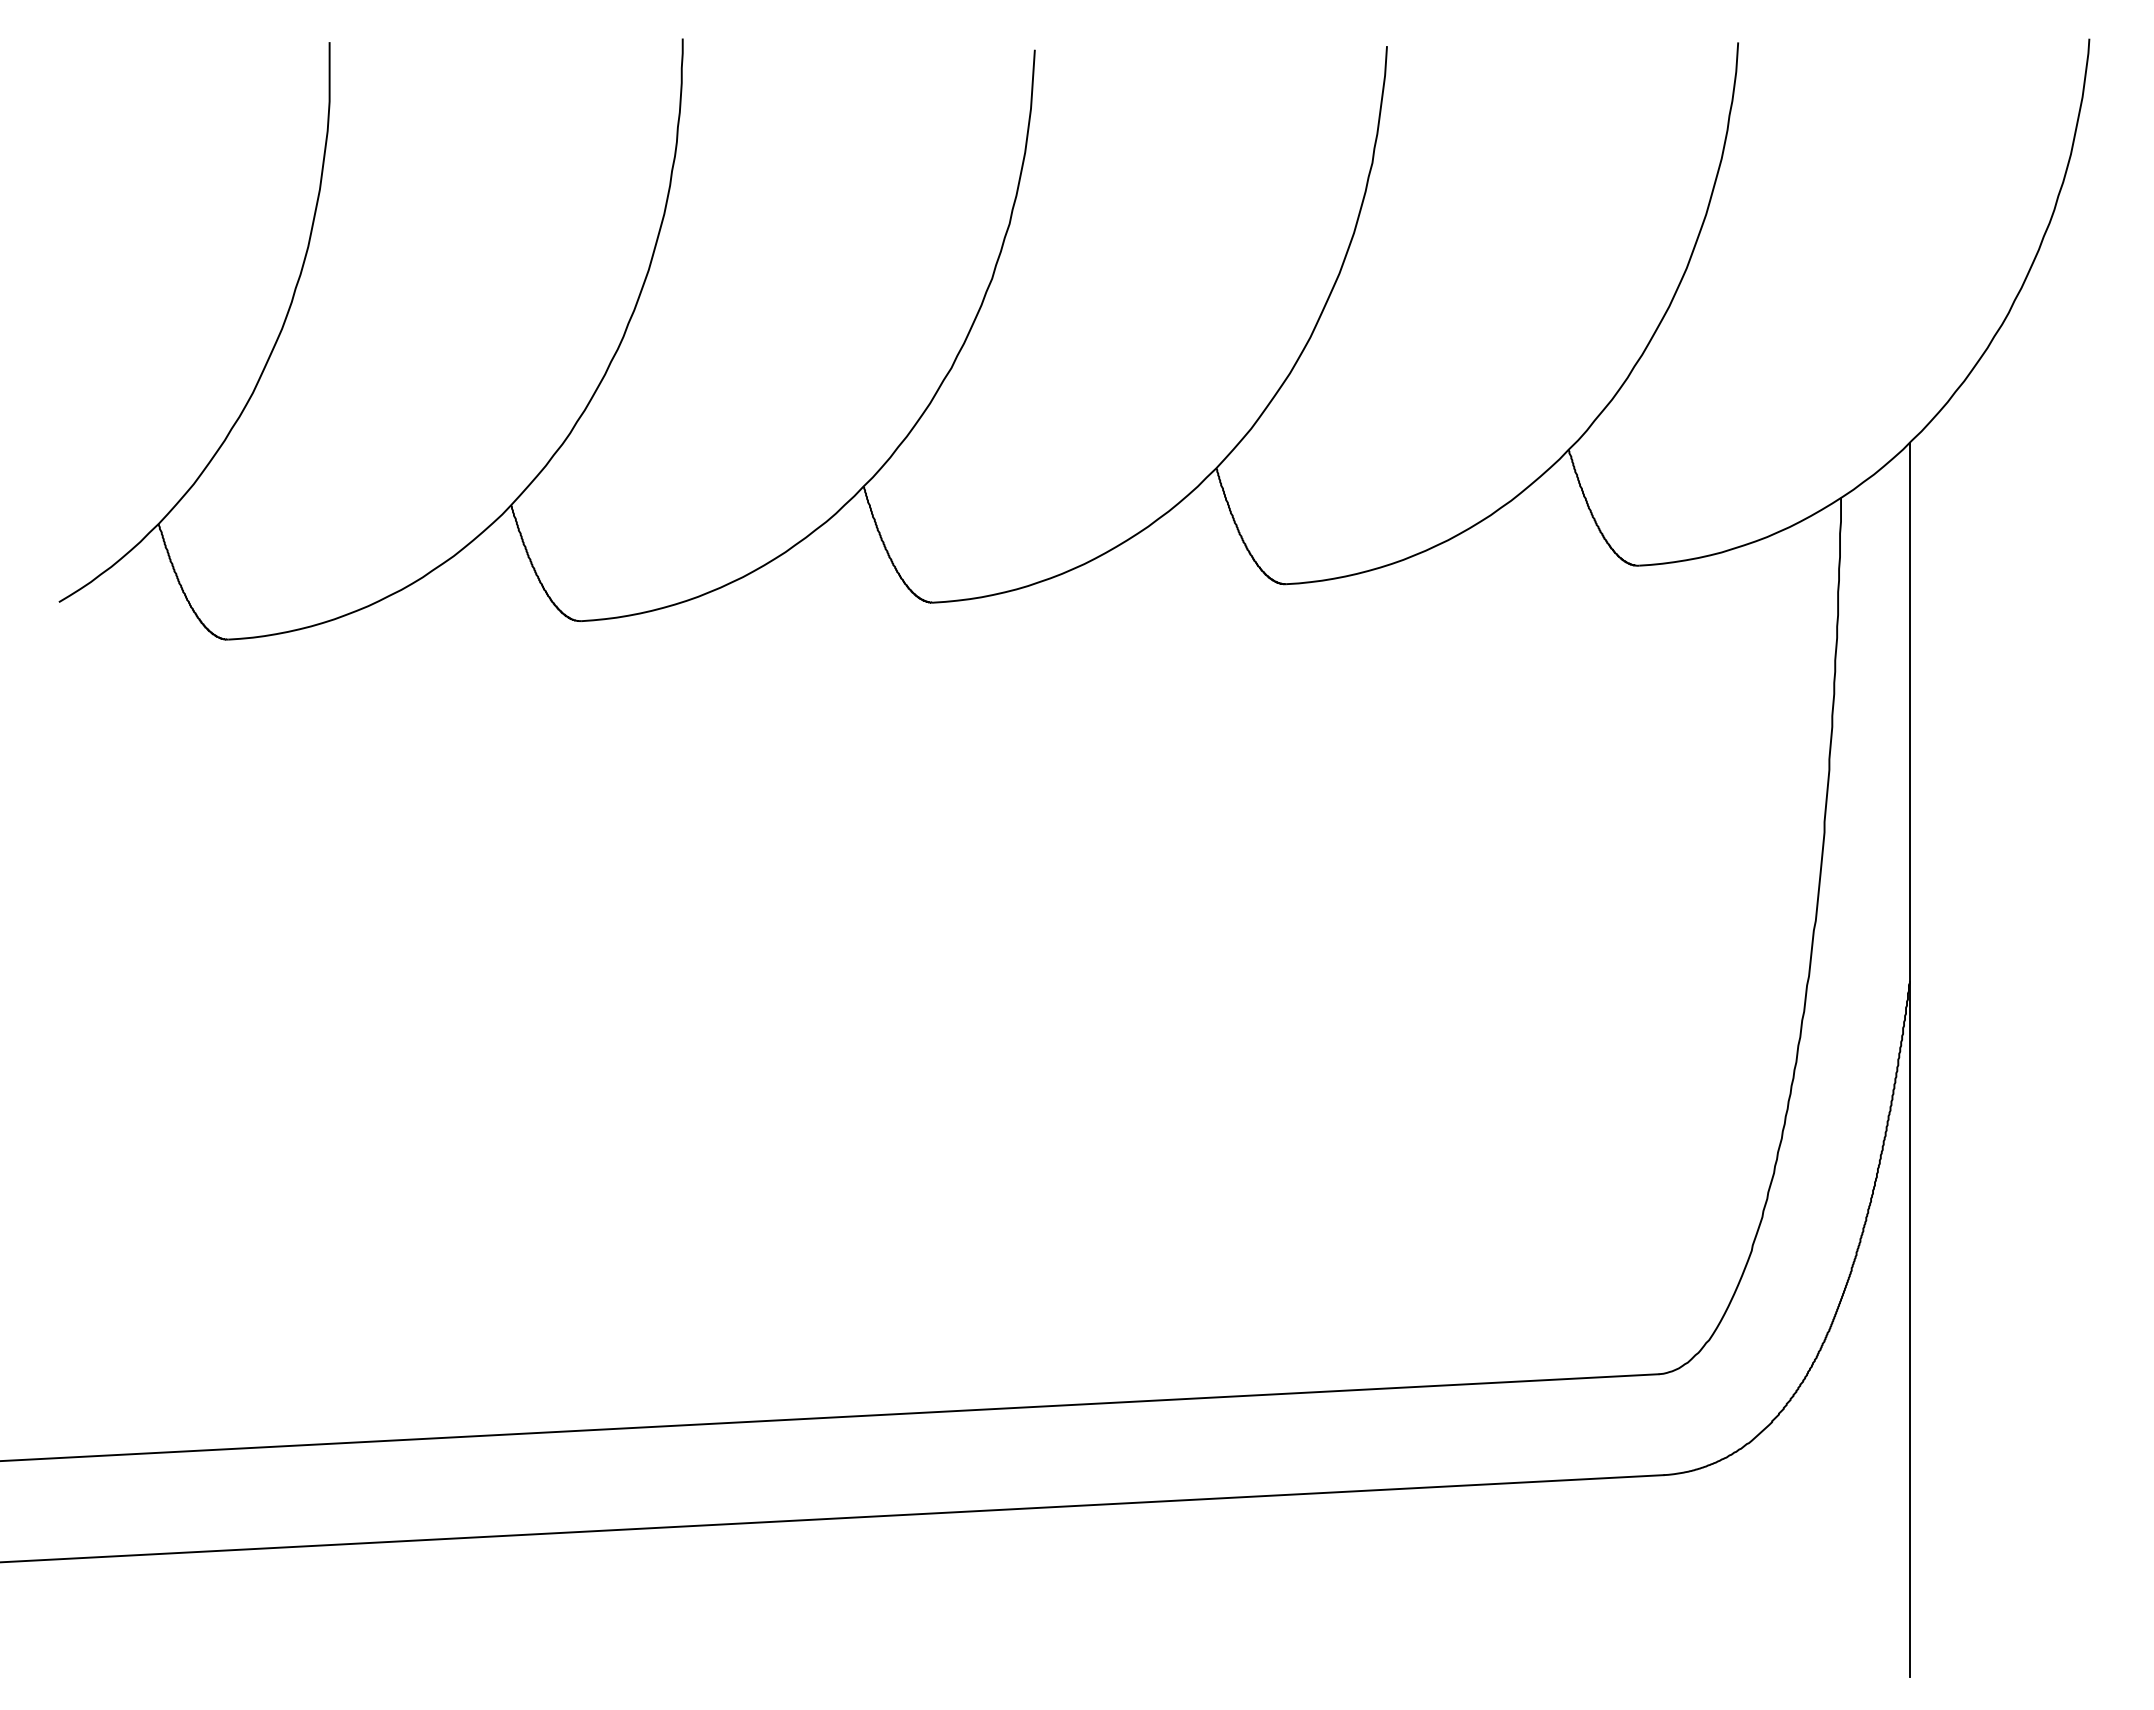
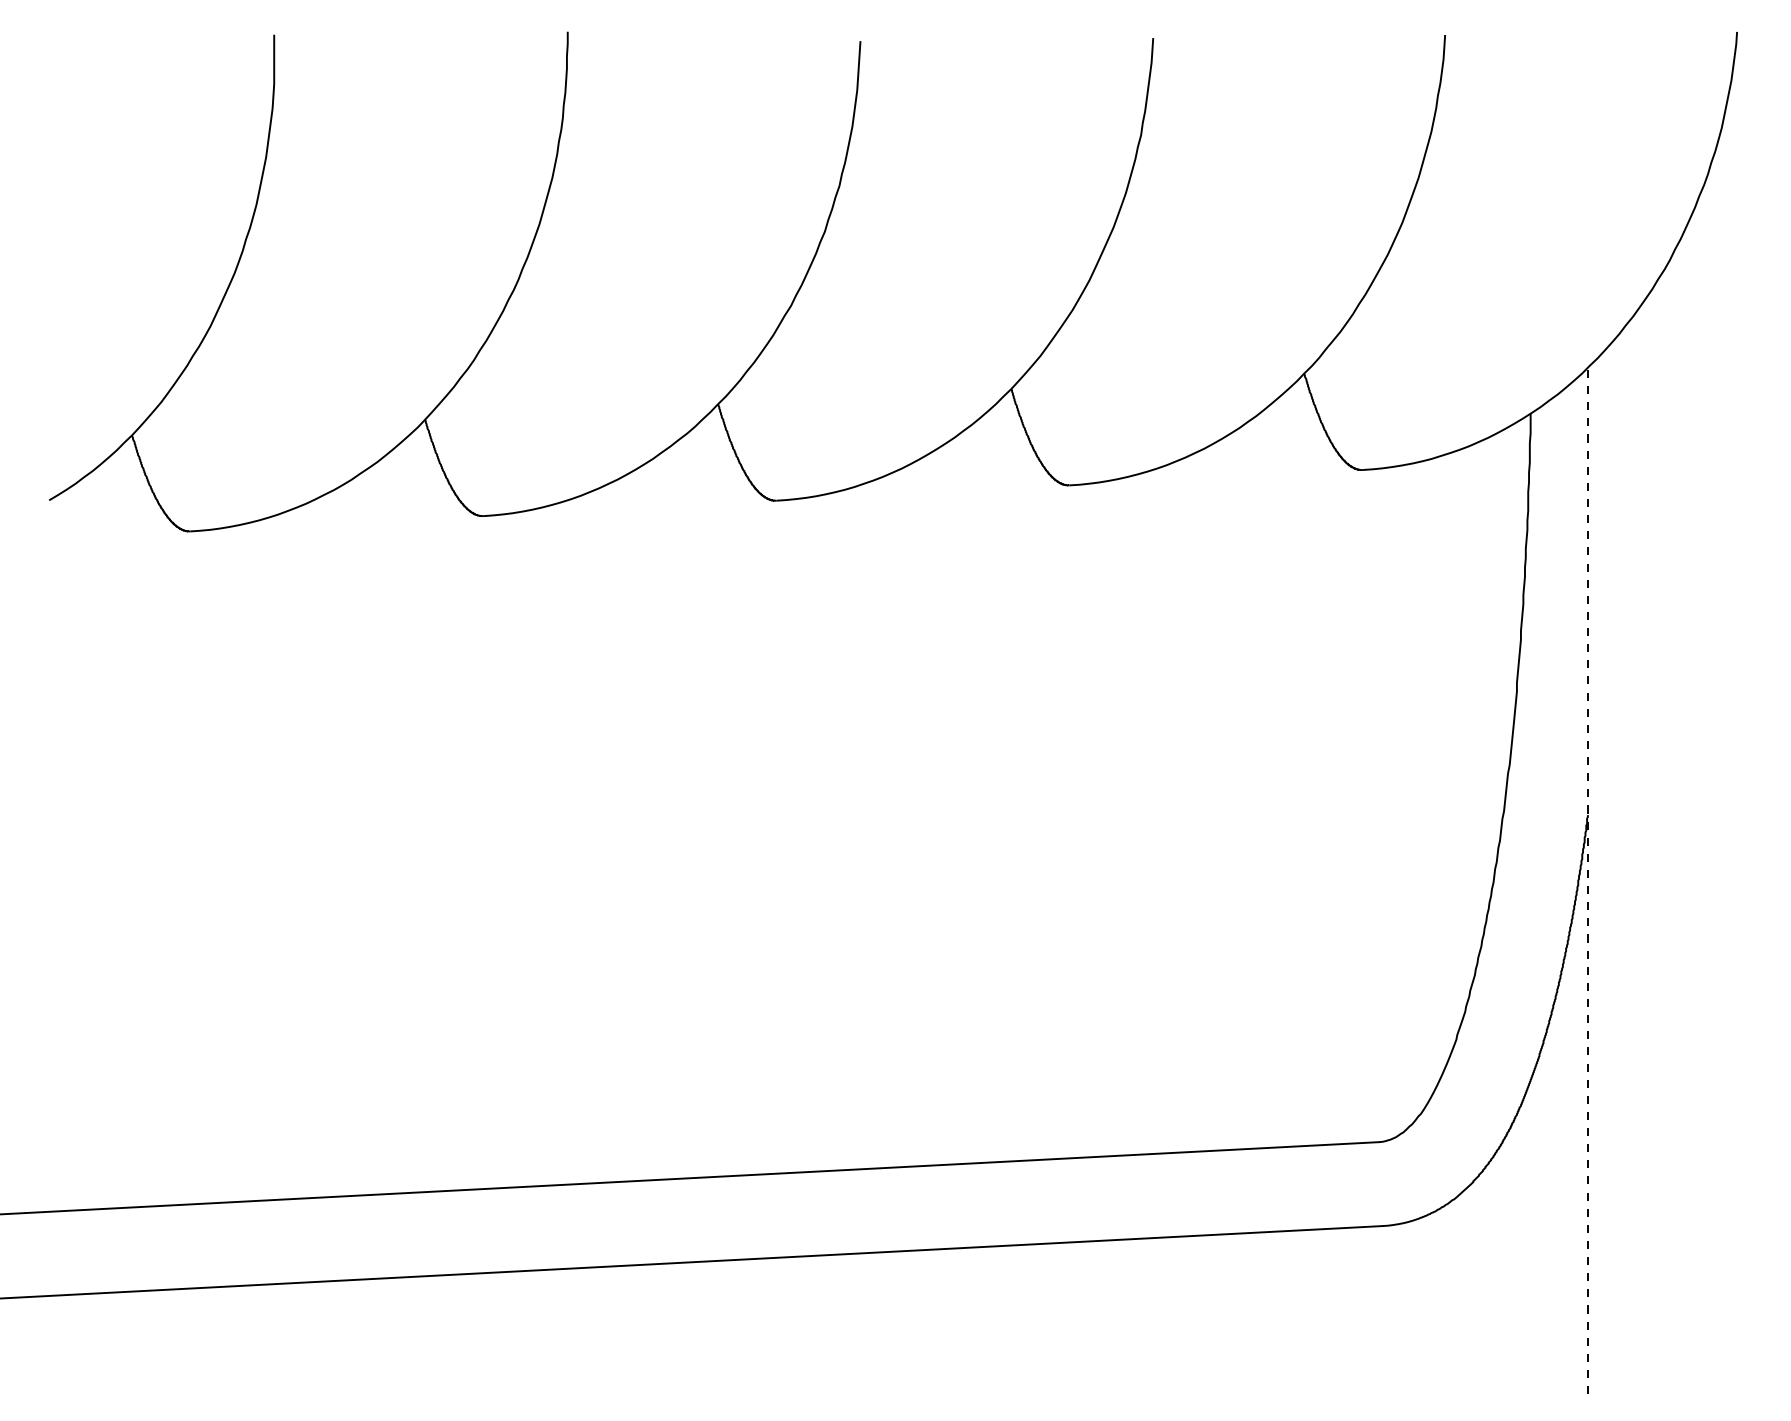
line: (1909, 1059) -> (1587, 880), solid -> dashed

